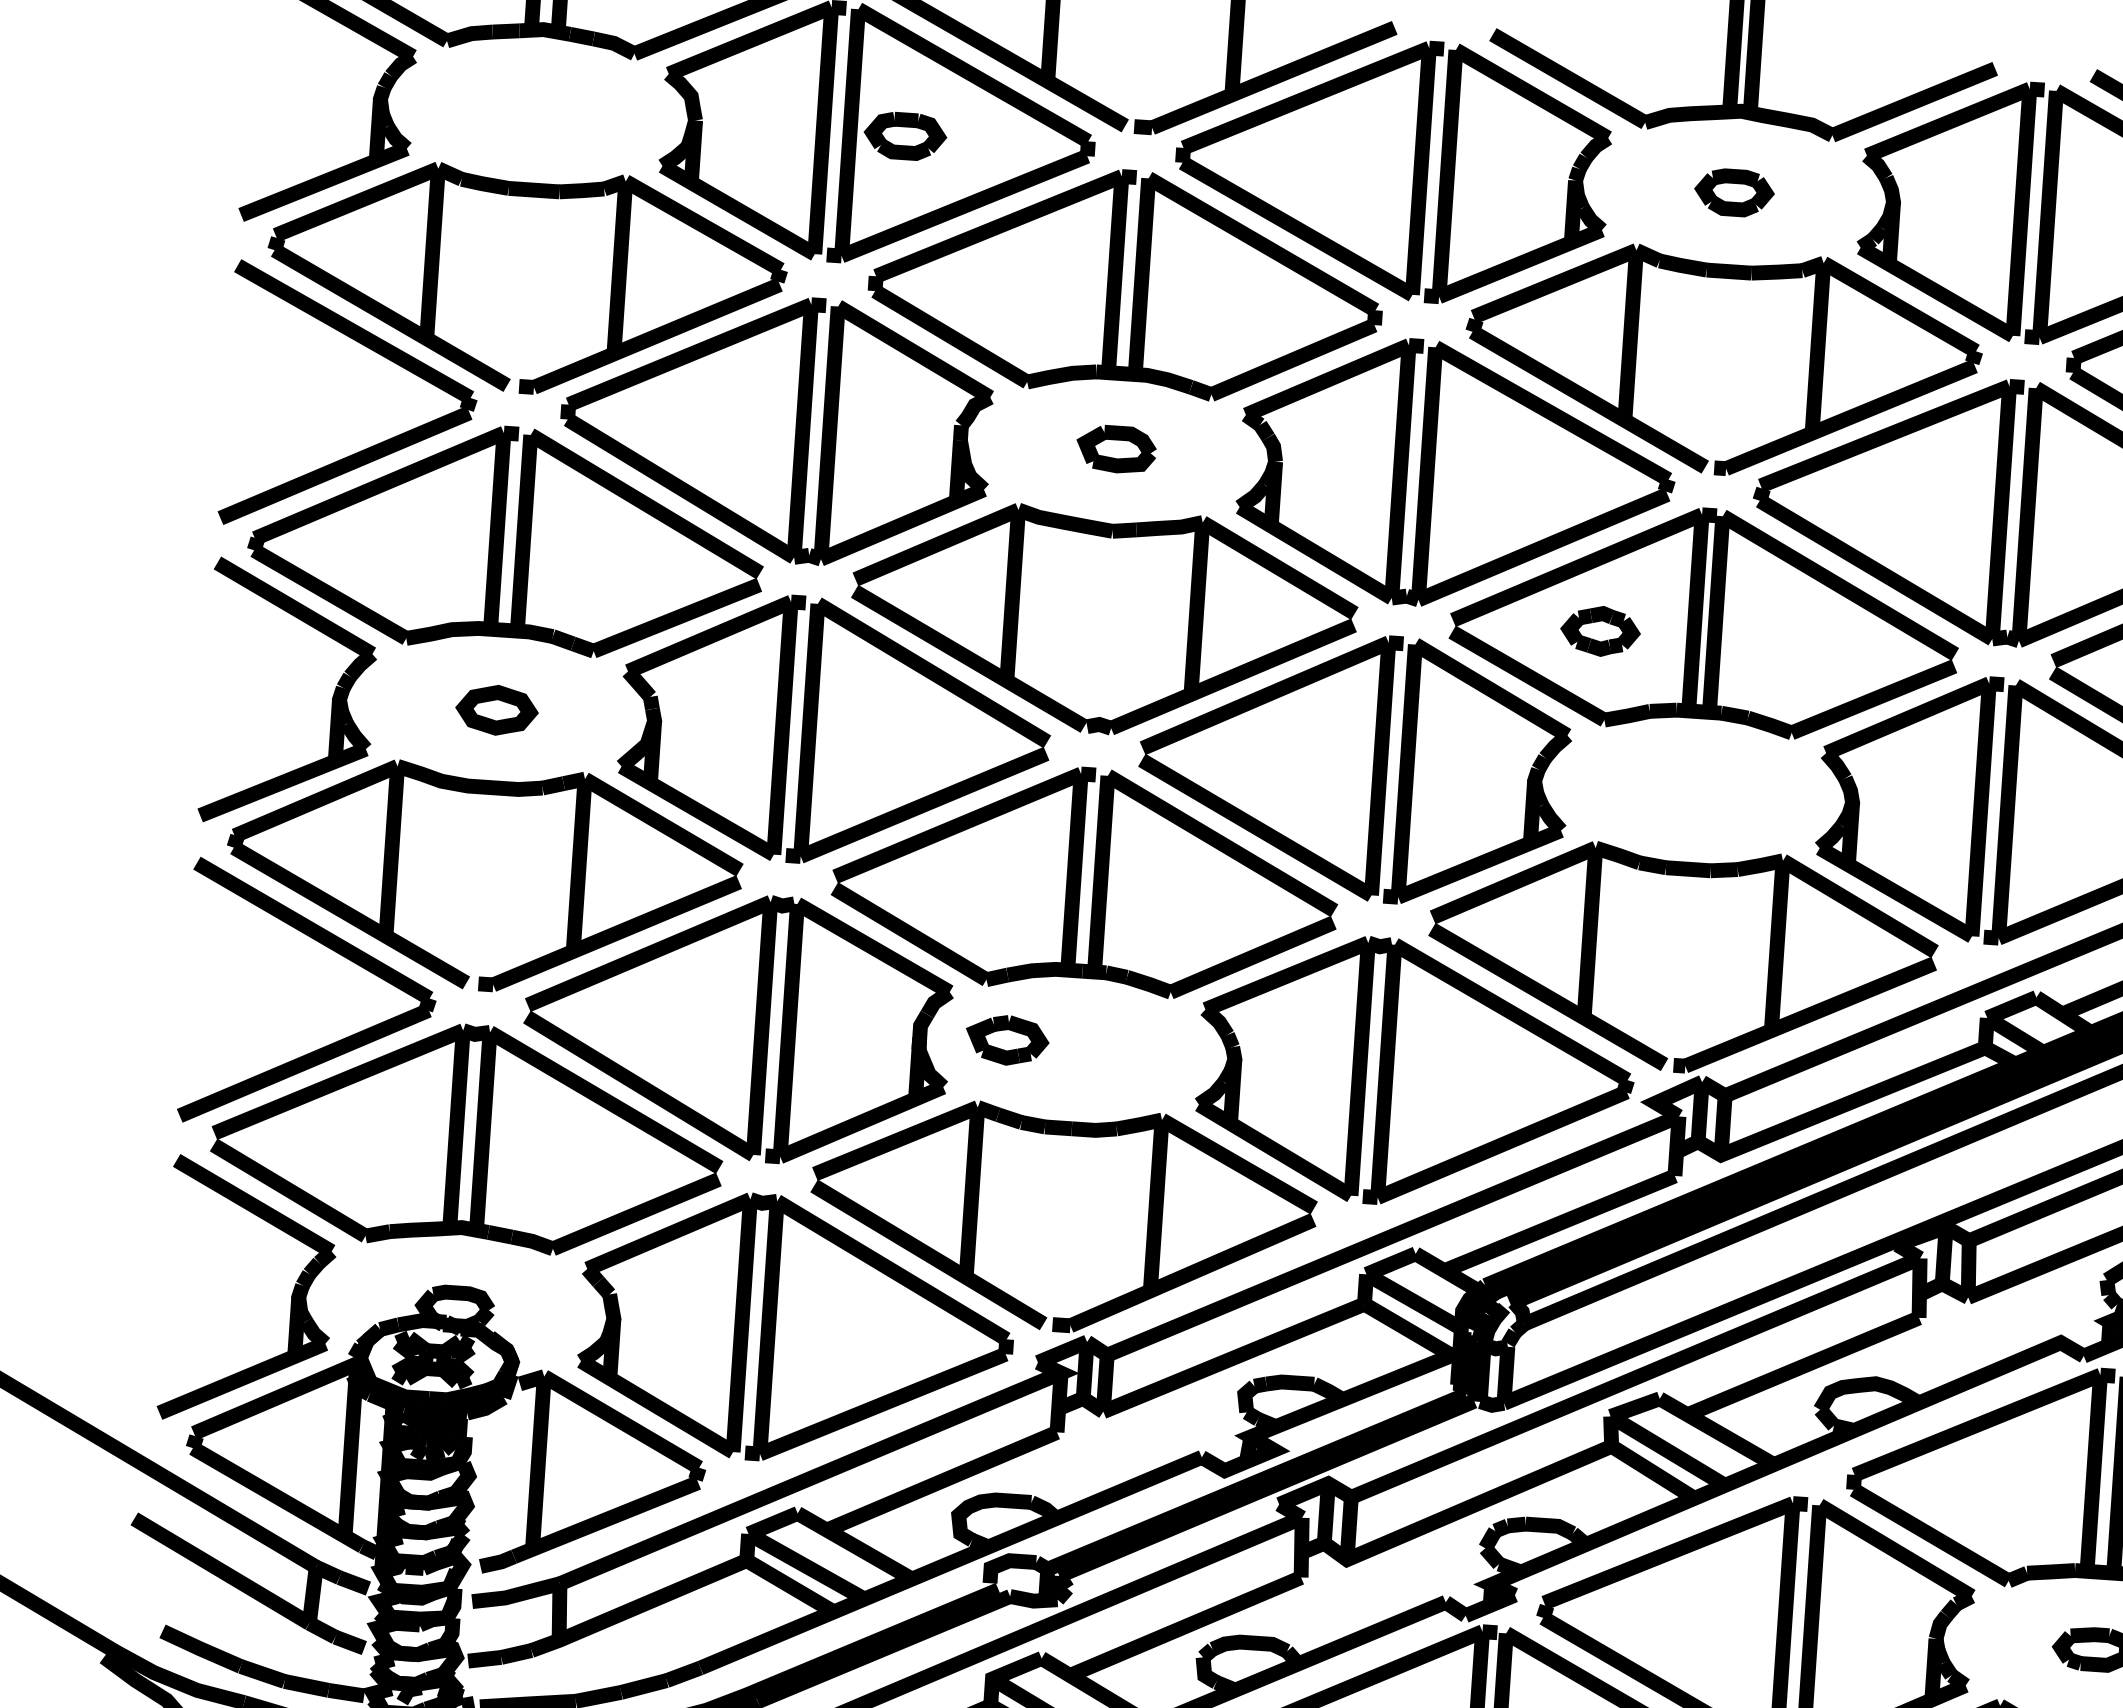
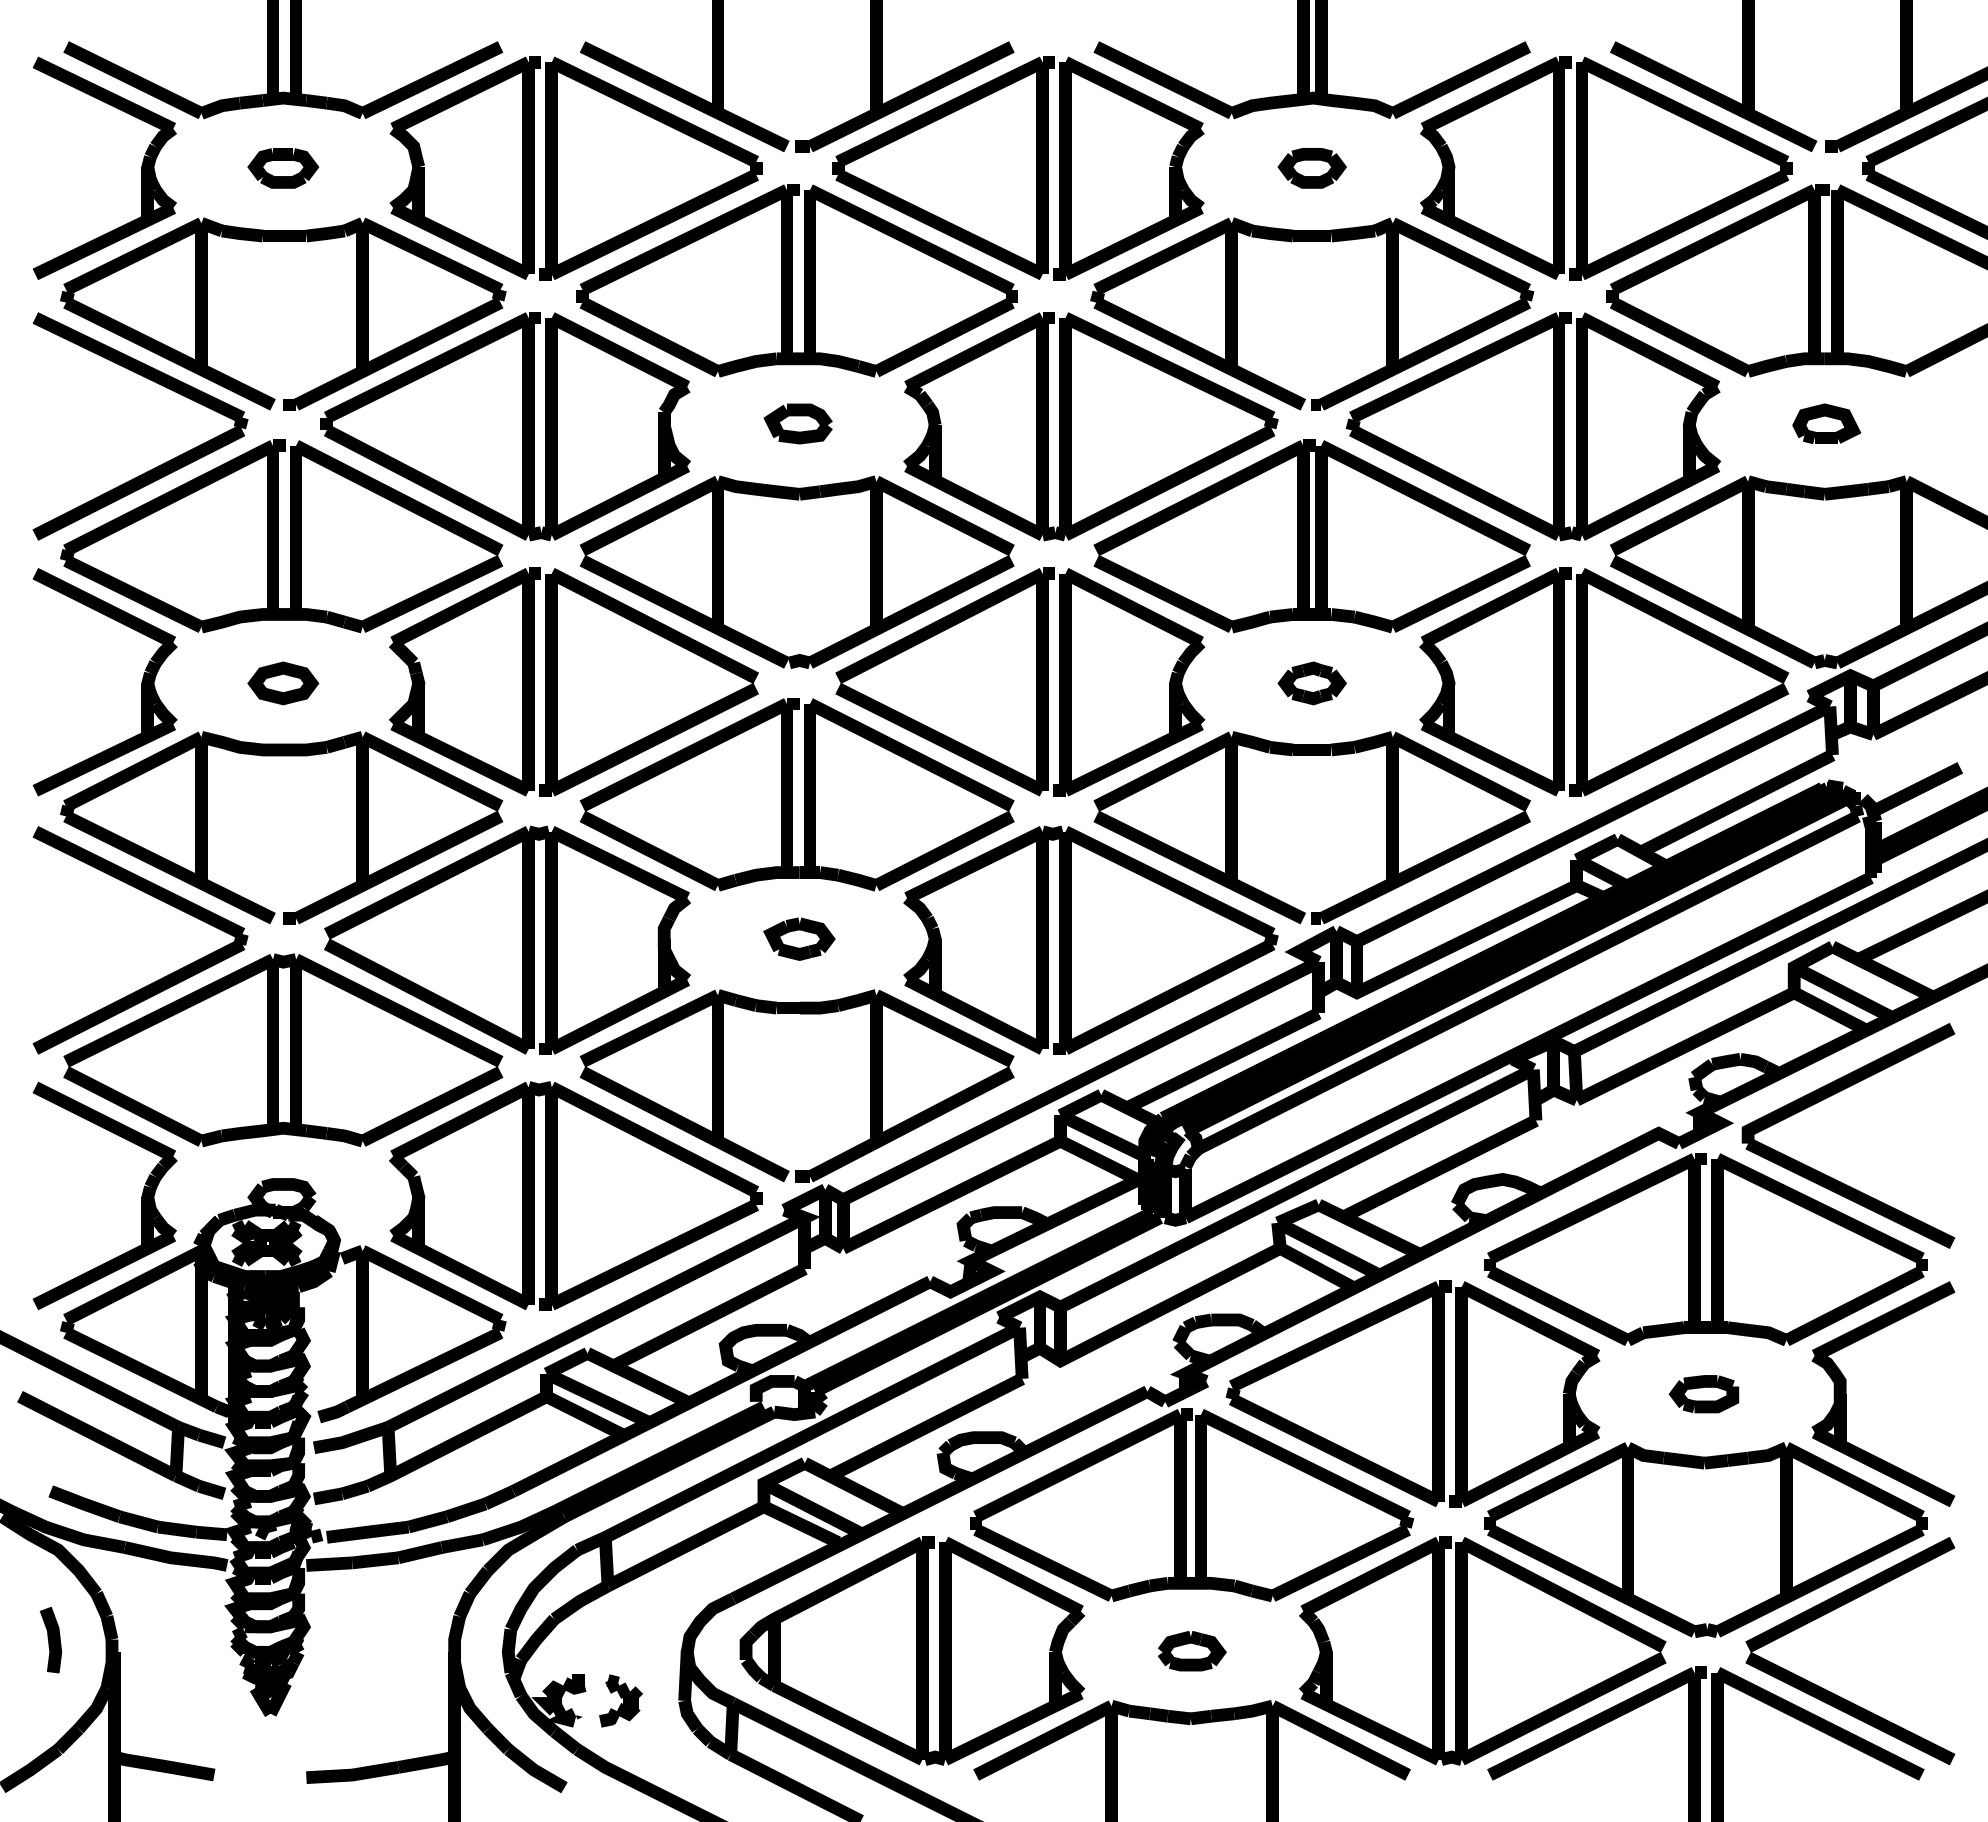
part: (905, 136) -> (283, 168), moved
part: (1599, 631) -> (1311, 683), moved
part: (1007, 1039) -> (799, 938), moved

